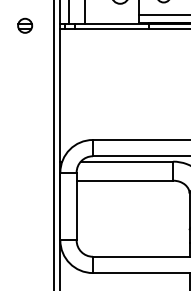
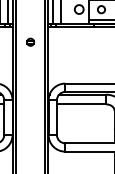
part: (24, 24) -> (30, 41), moved

